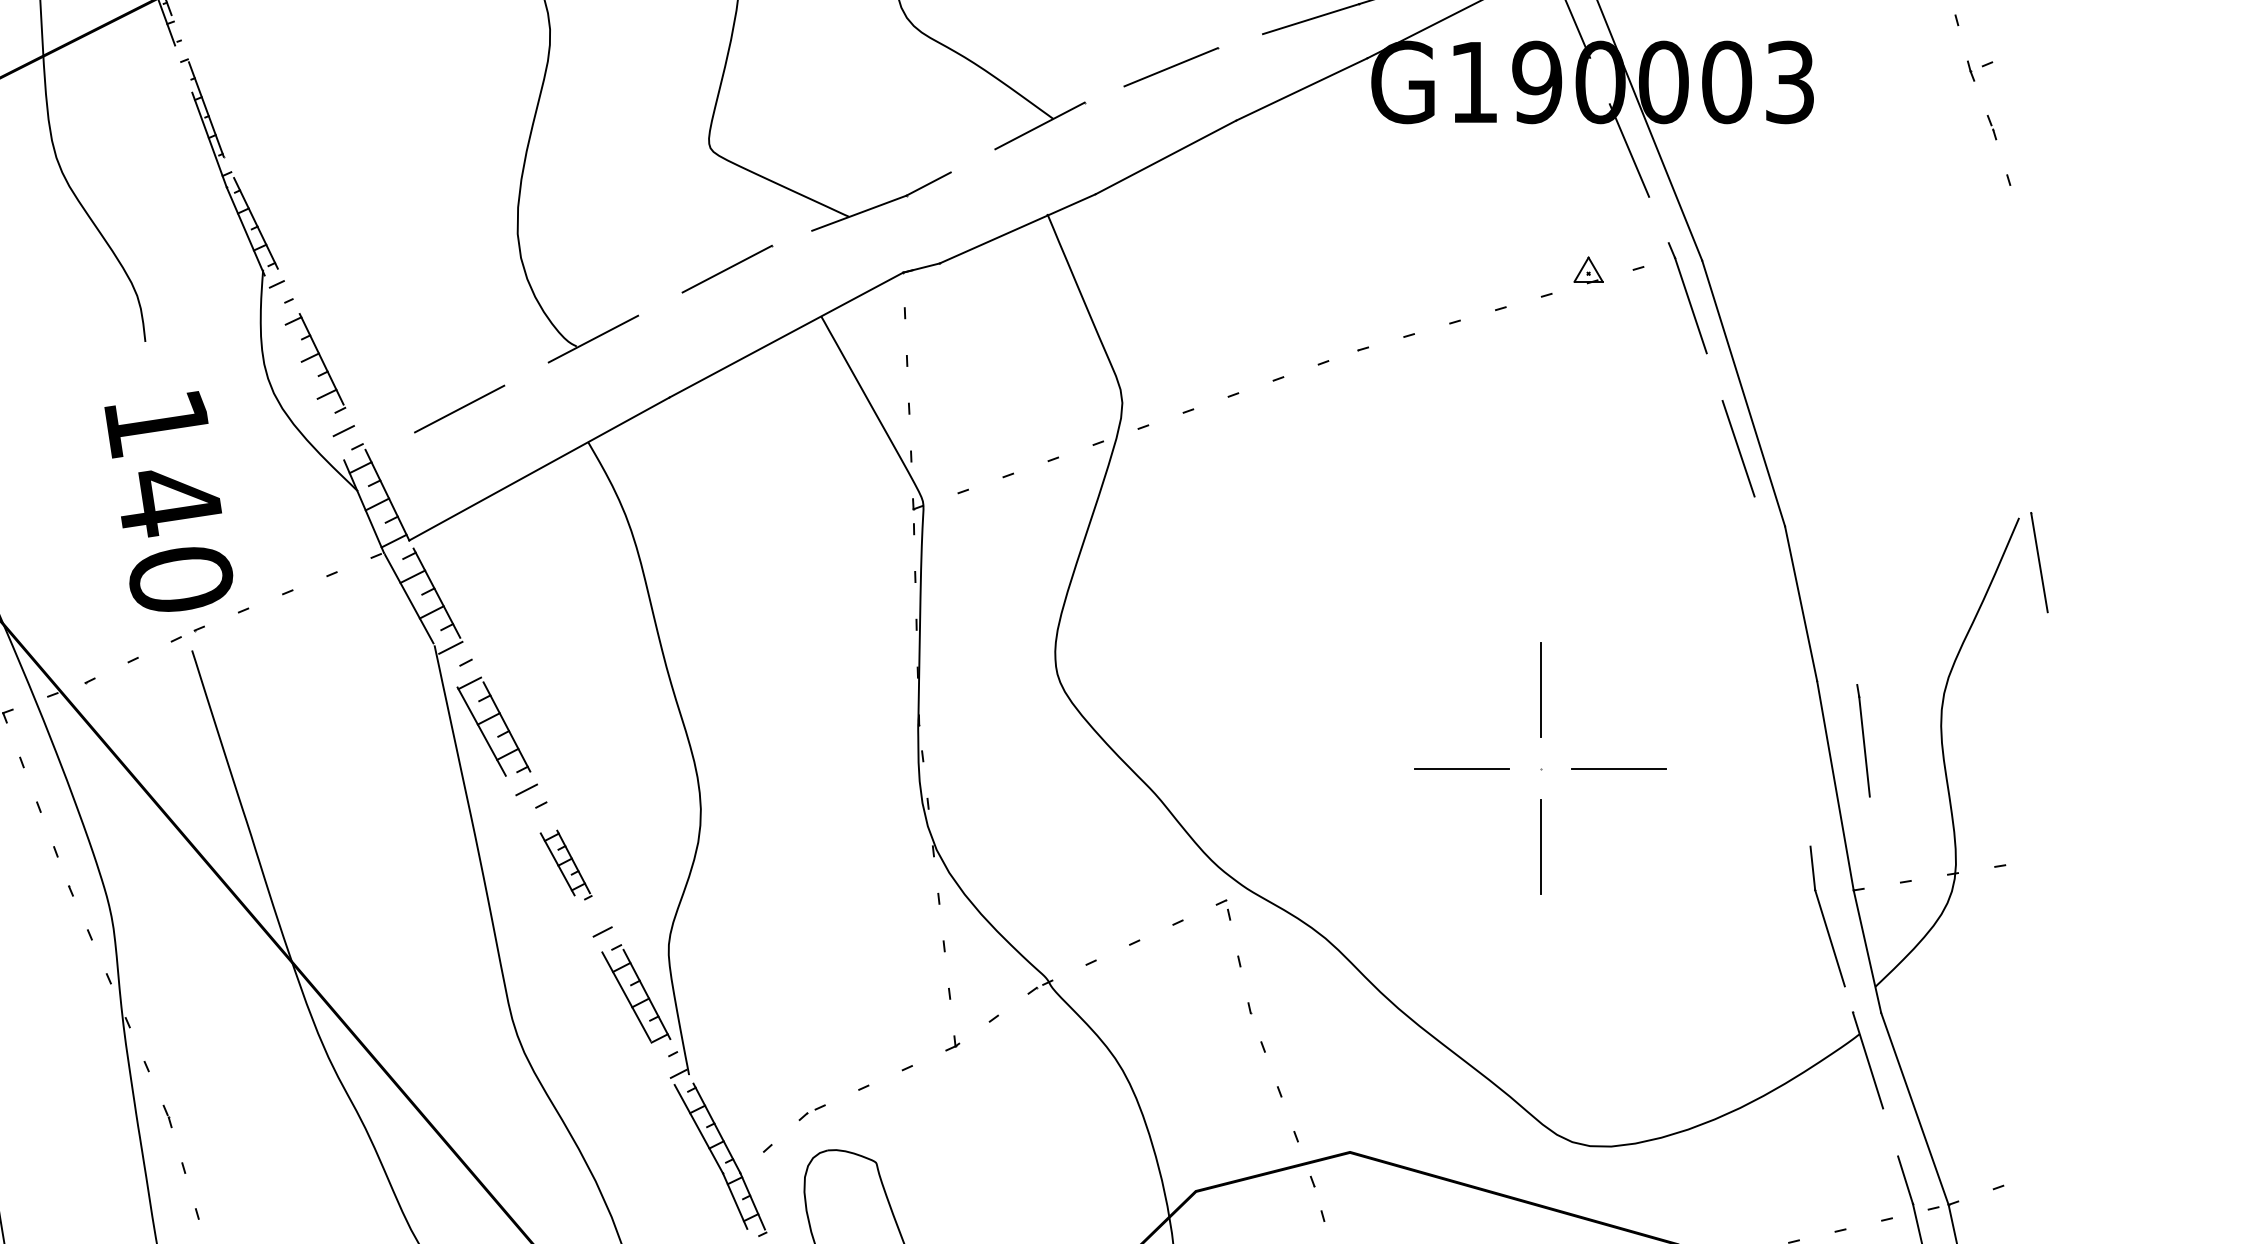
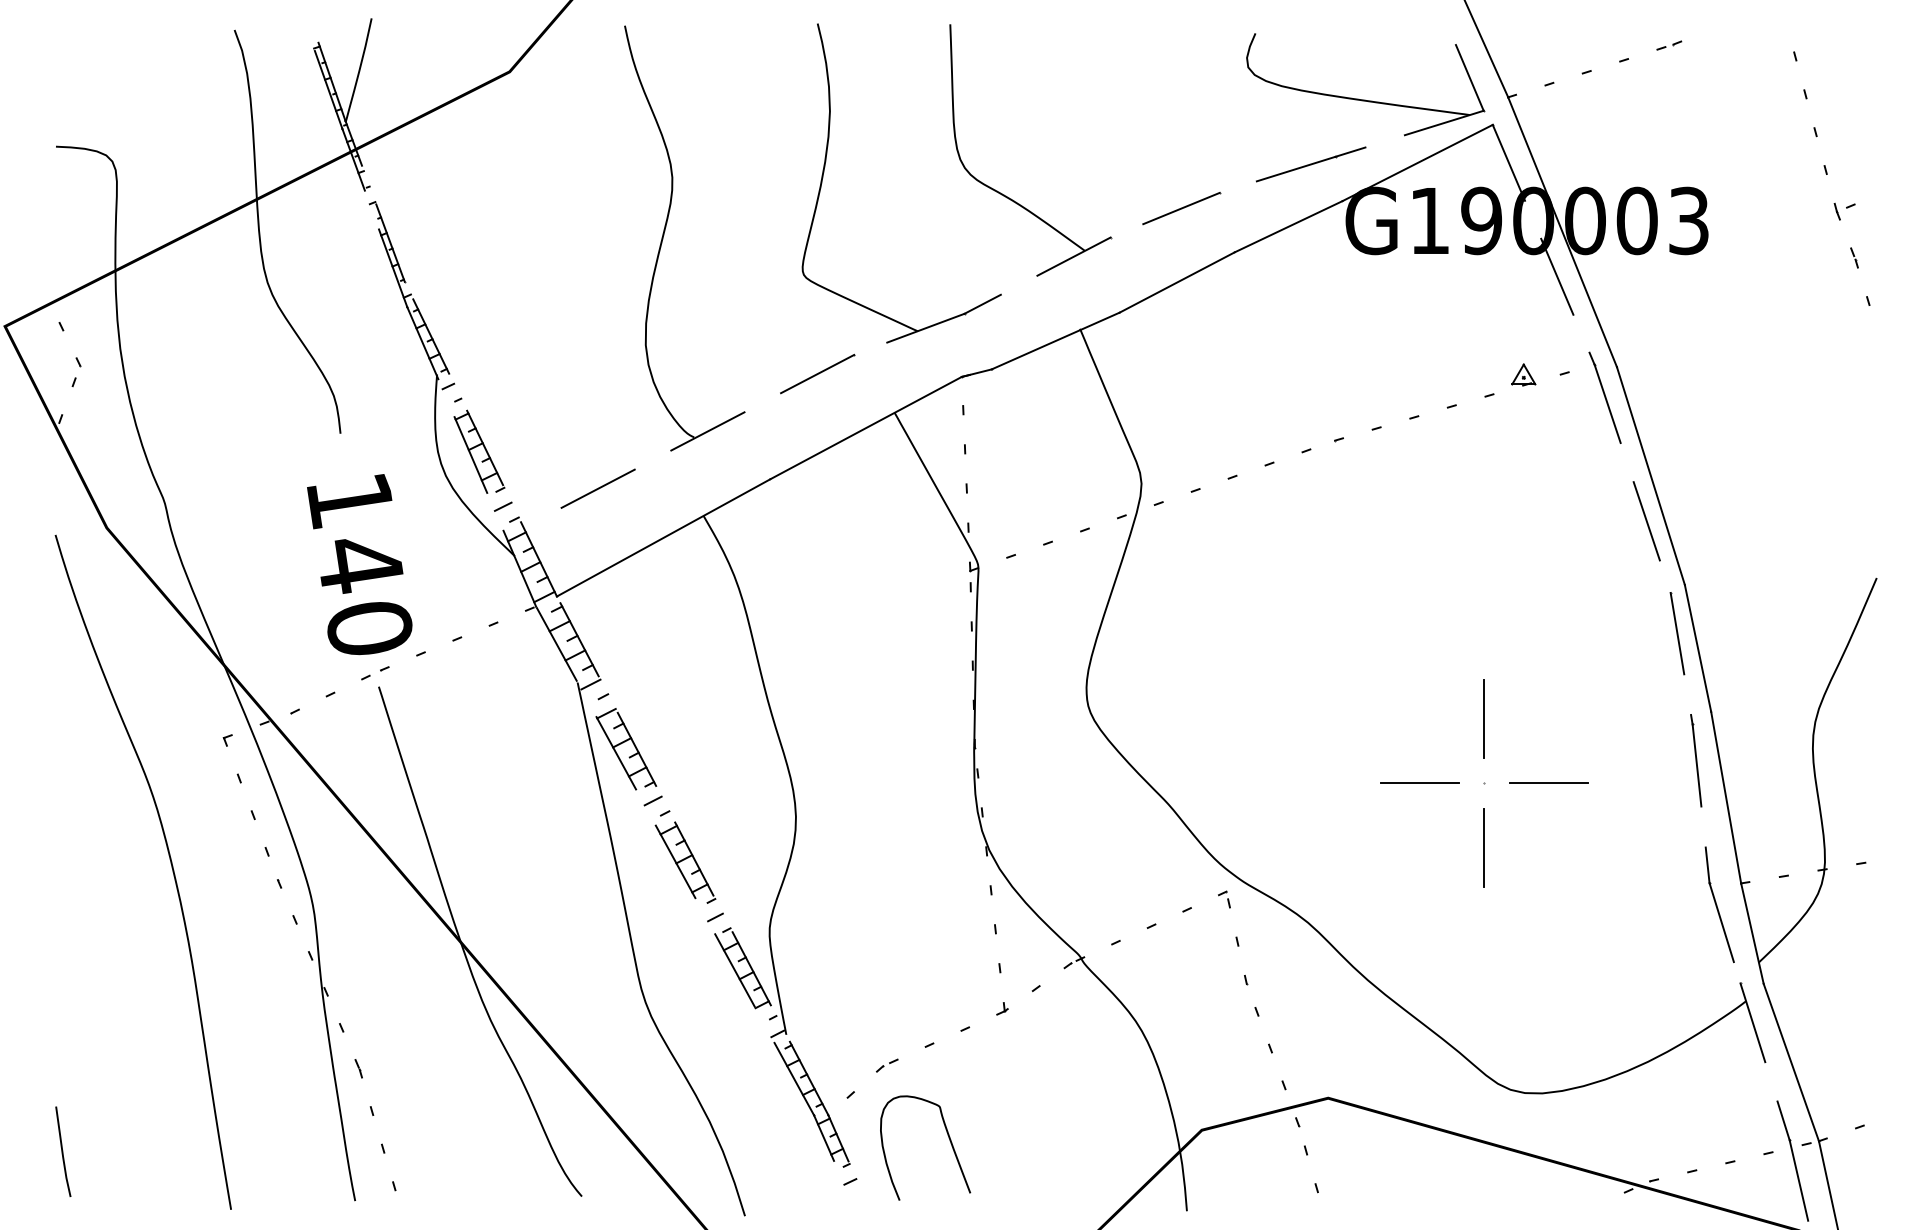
line: (303, 367) -> (470, 454), added
line: (2039, 562) -> (1677, 633), moved
line: (1863, 740) -> (1696, 760), moved
part: (566, 864) -> (685, 862), size x1.43

